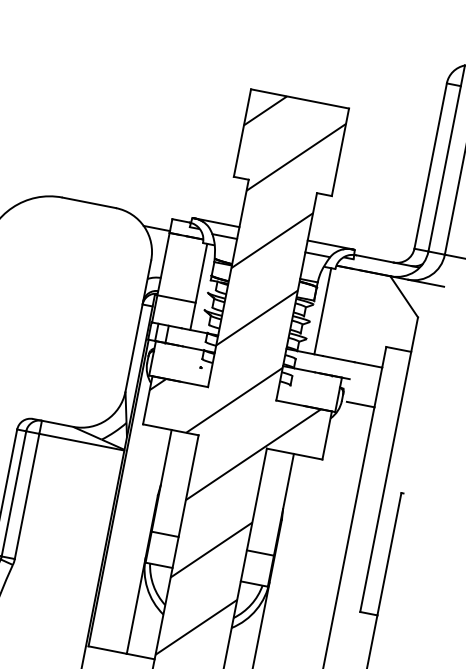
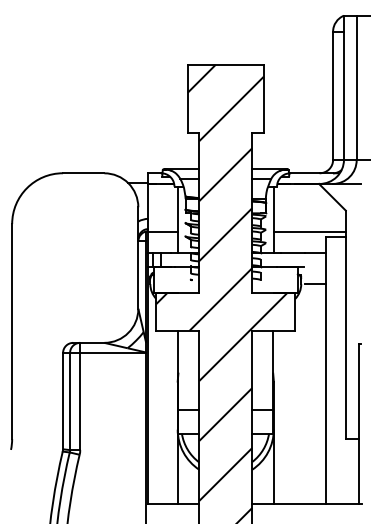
line: (365, 336) -> (309, 232), added

